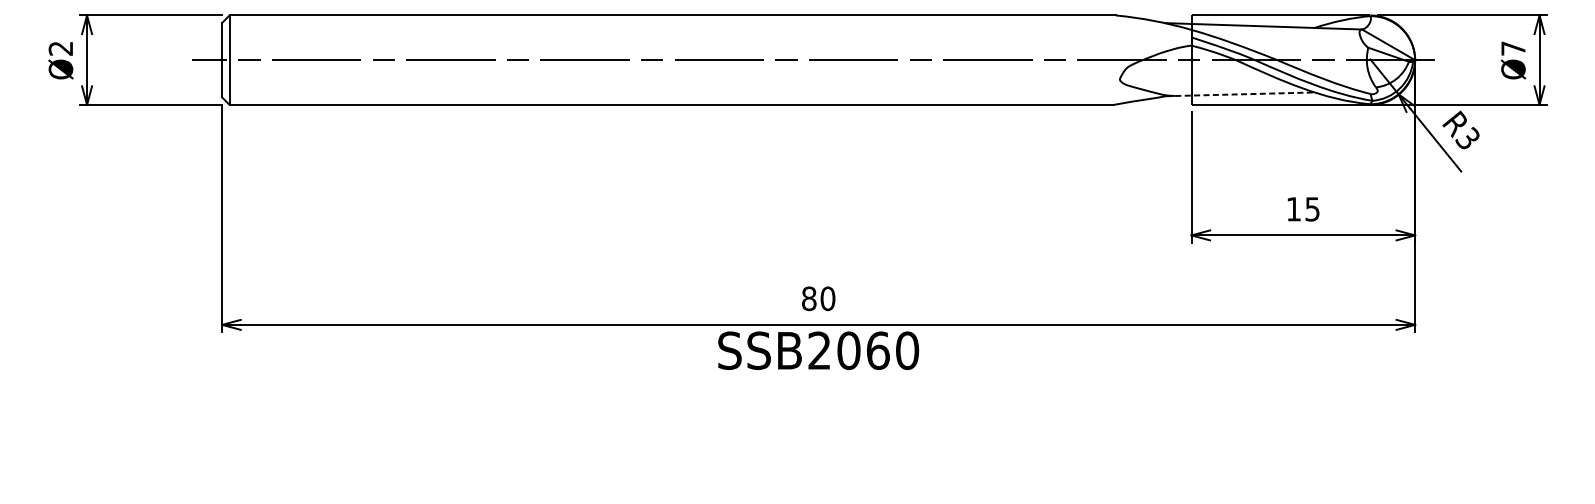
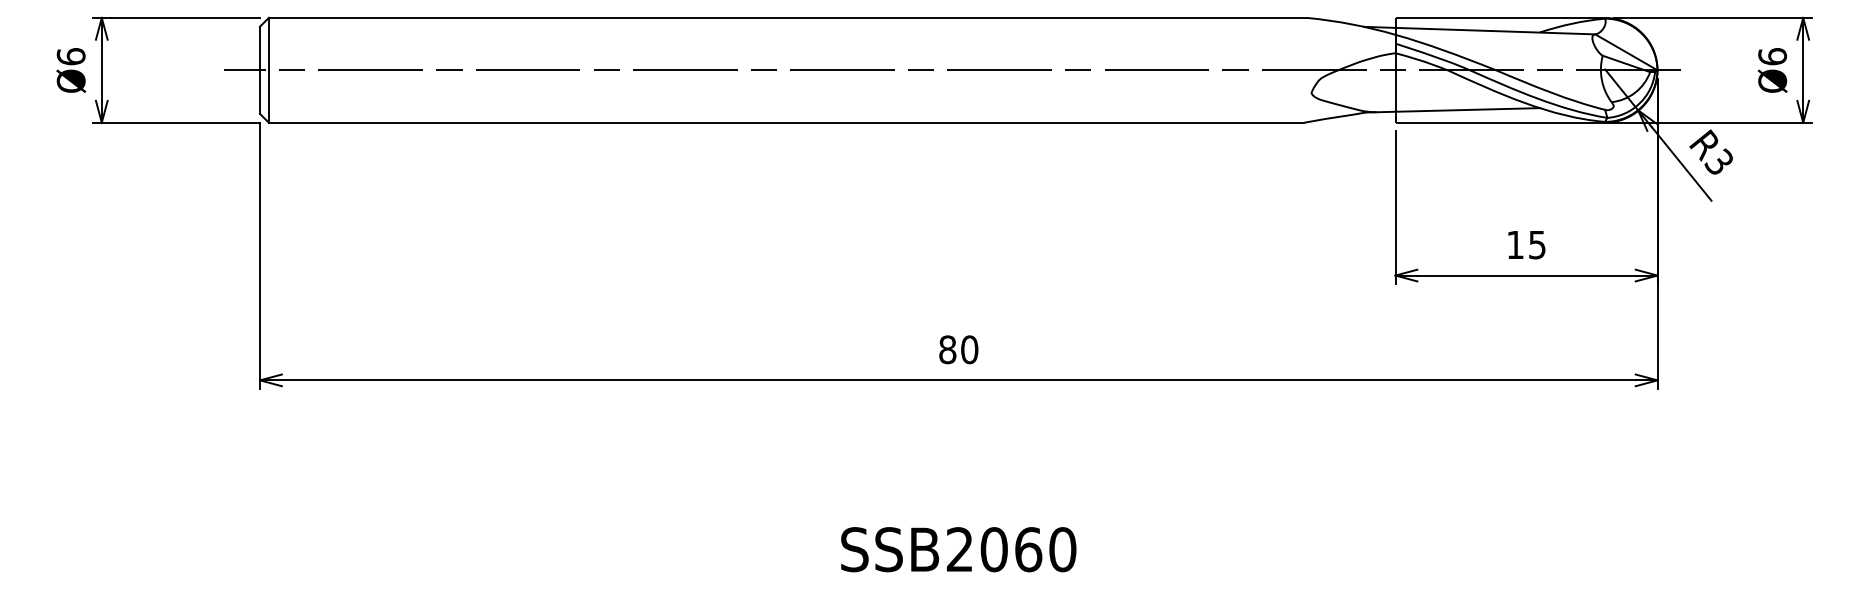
text: (60, 48) -> (70, 56), Ø2 -> Ø6
text: (1513, 48) -> (1772, 56), Ø7 -> Ø6
line: (1240, 94) -> (1453, 110), dashed -> solid
text: (818, 350) -> (958, 549), moved

